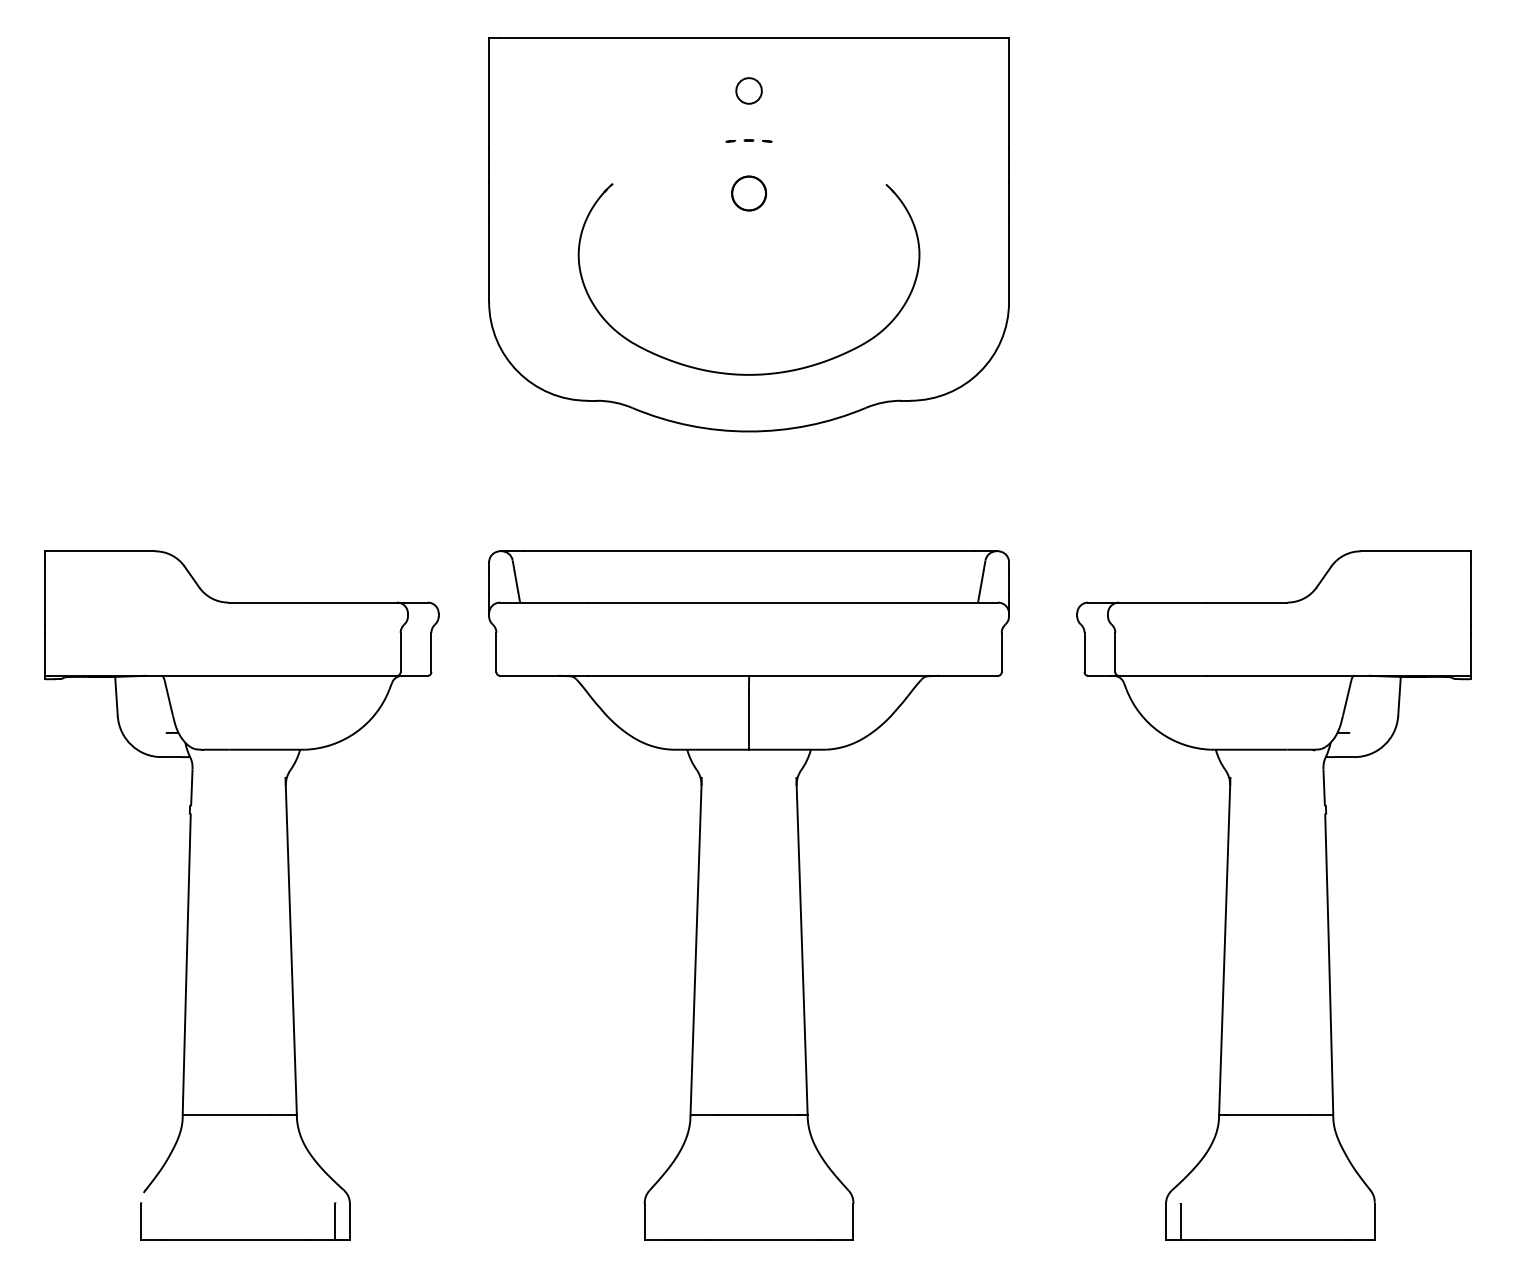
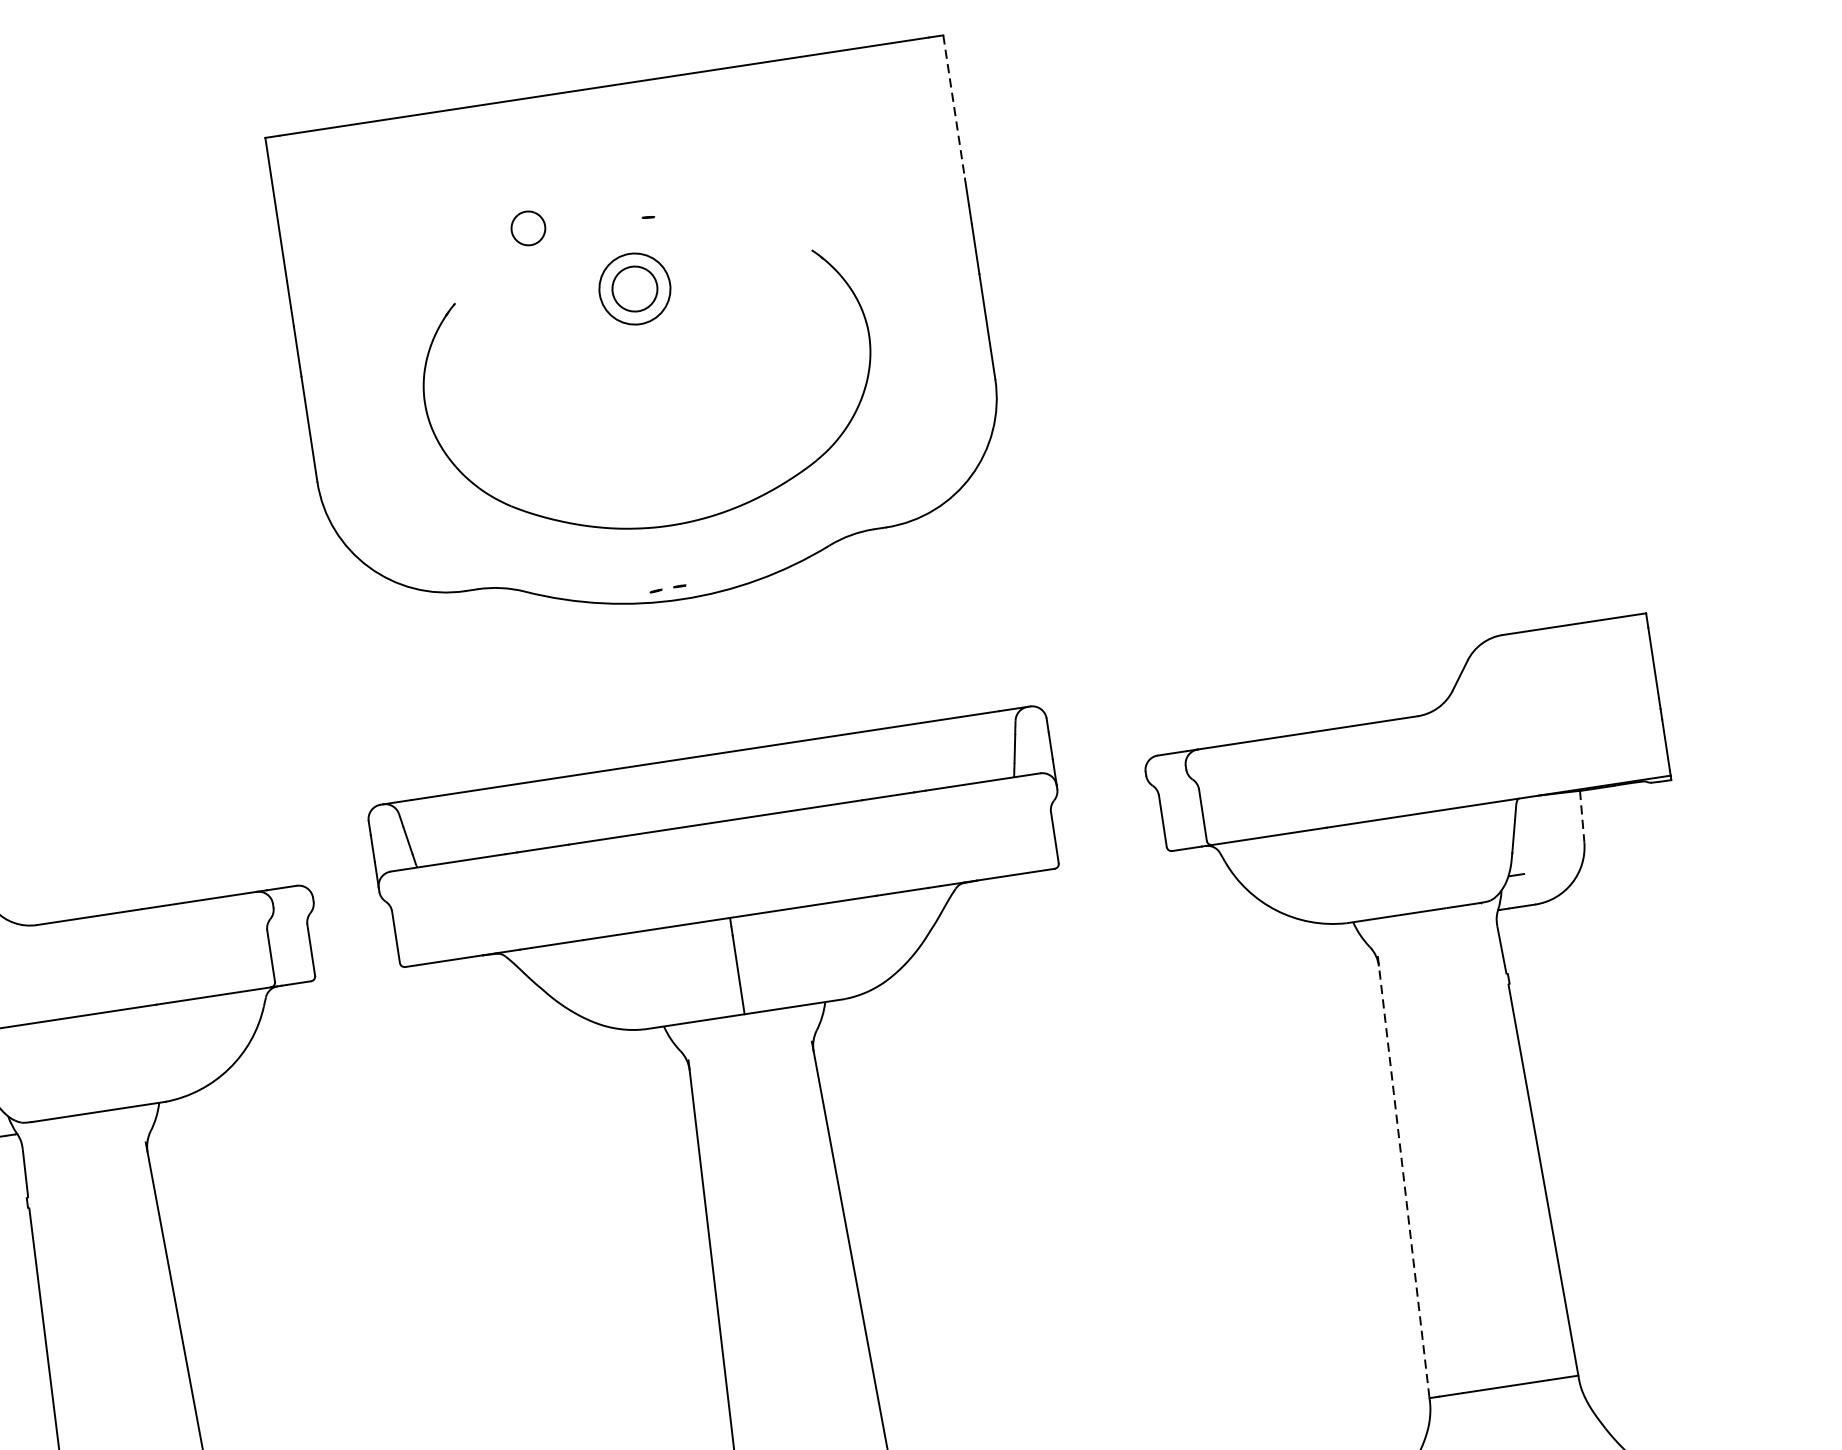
part: (748, 90) -> (527, 227), moved
line: (1009, 93) -> (954, 107), solid -> dashed
line: (736, 140) -> (663, 588), moved
circle: (748, 193) -> (634, 289), size x1.6
line: (1399, 696) -> (1582, 816), solid -> dashed
line: (1224, 946) -> (1403, 1177), solid -> dashed

